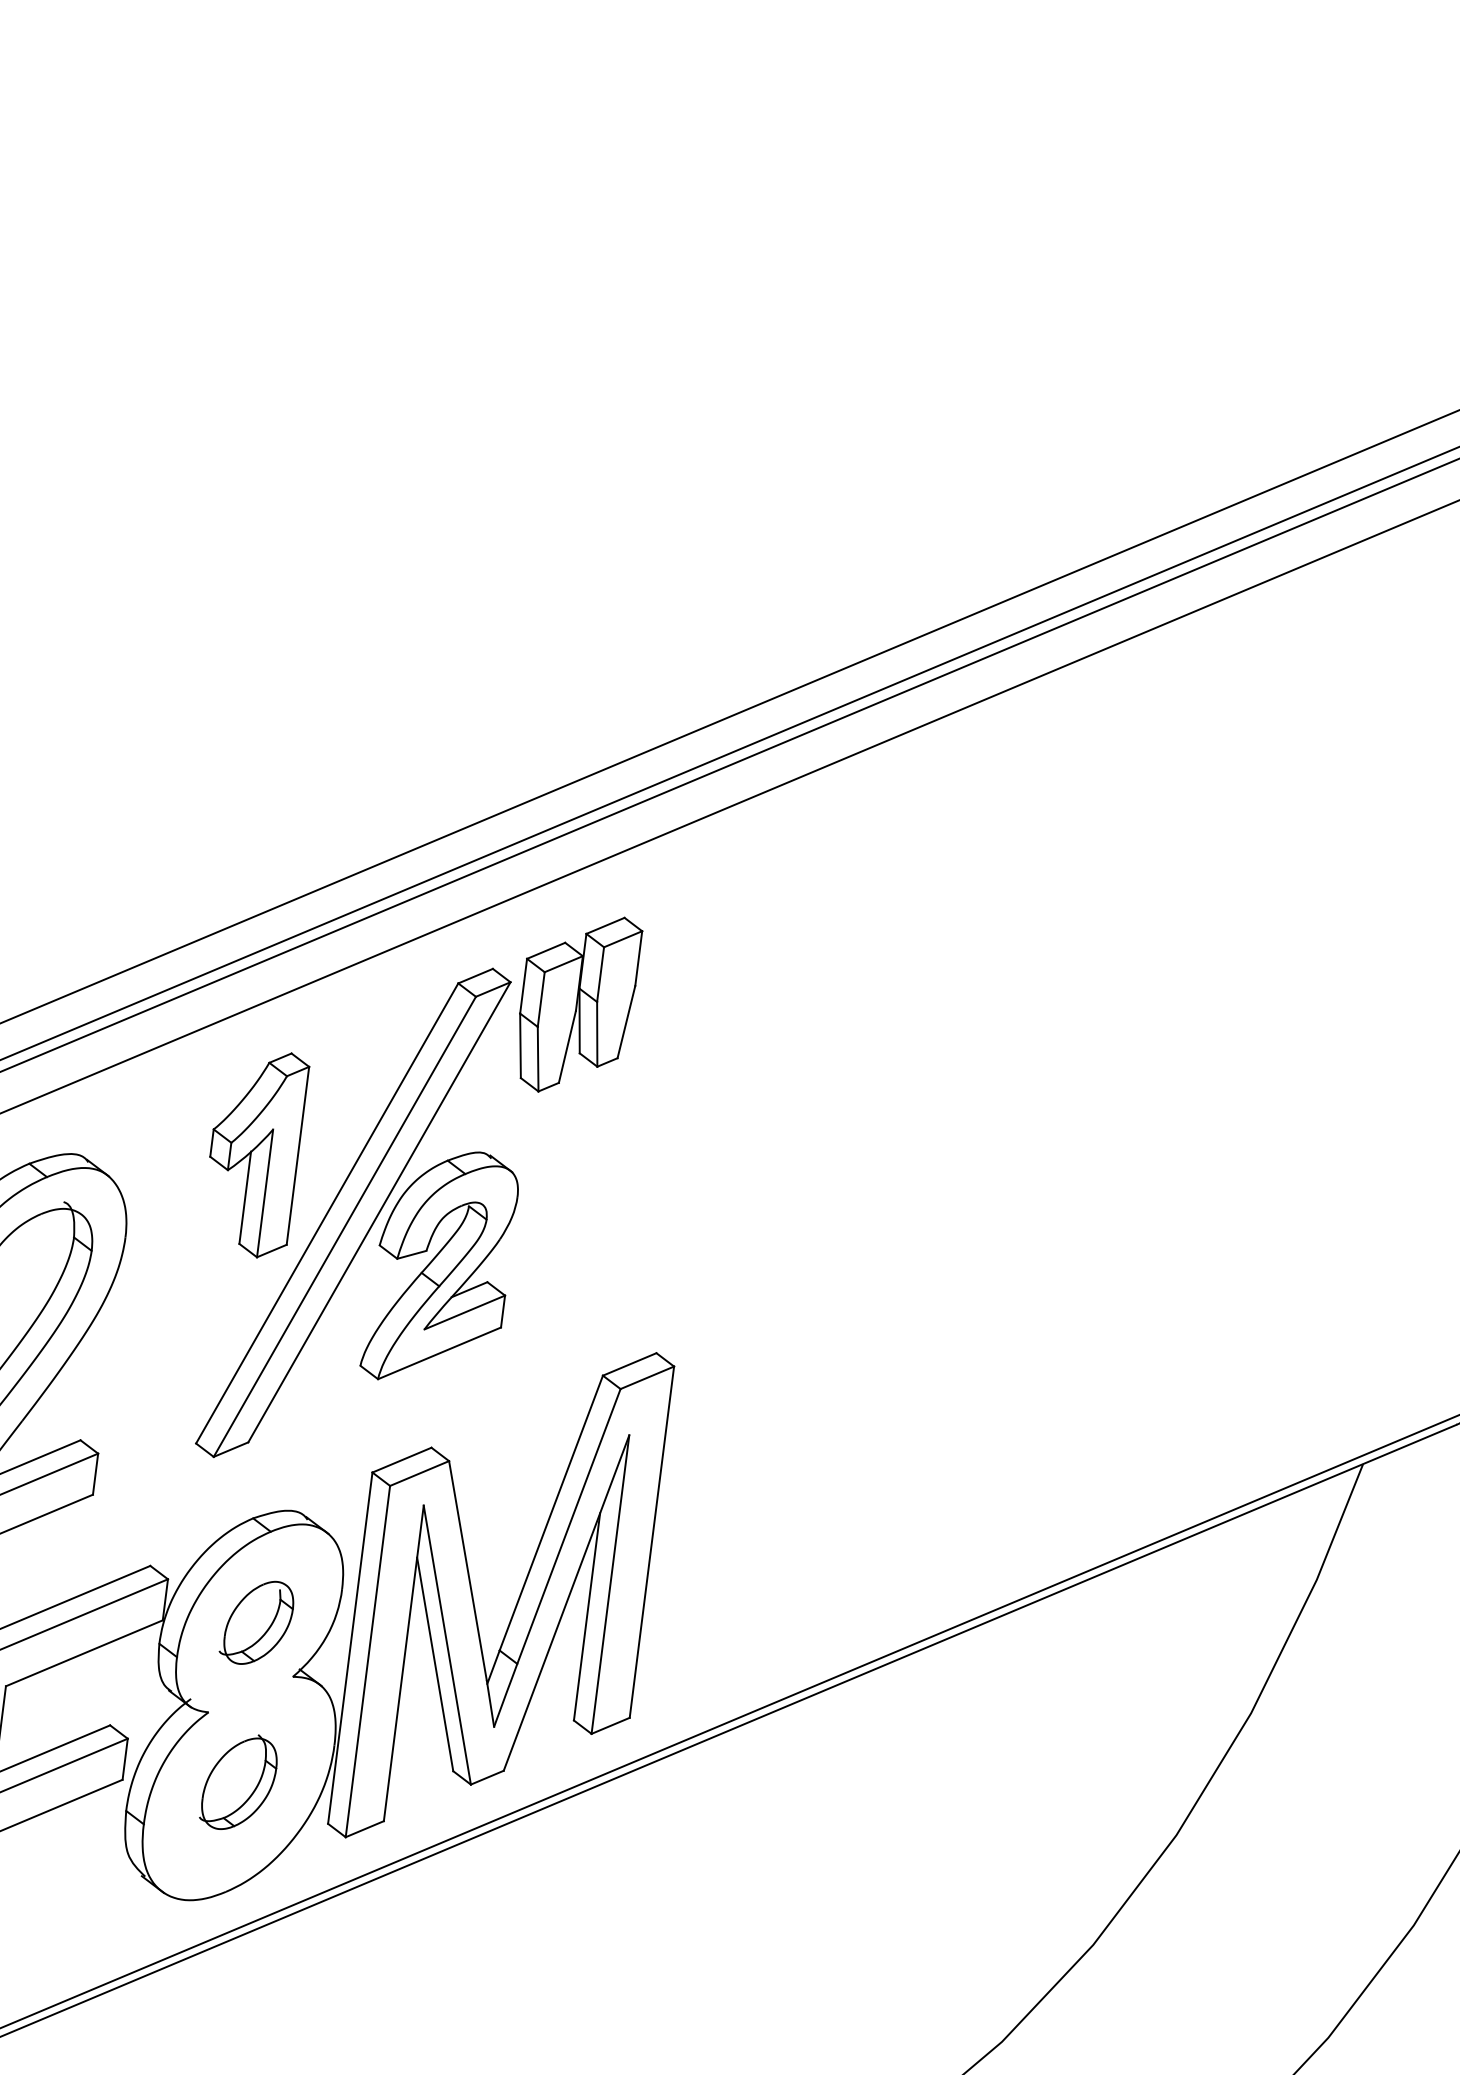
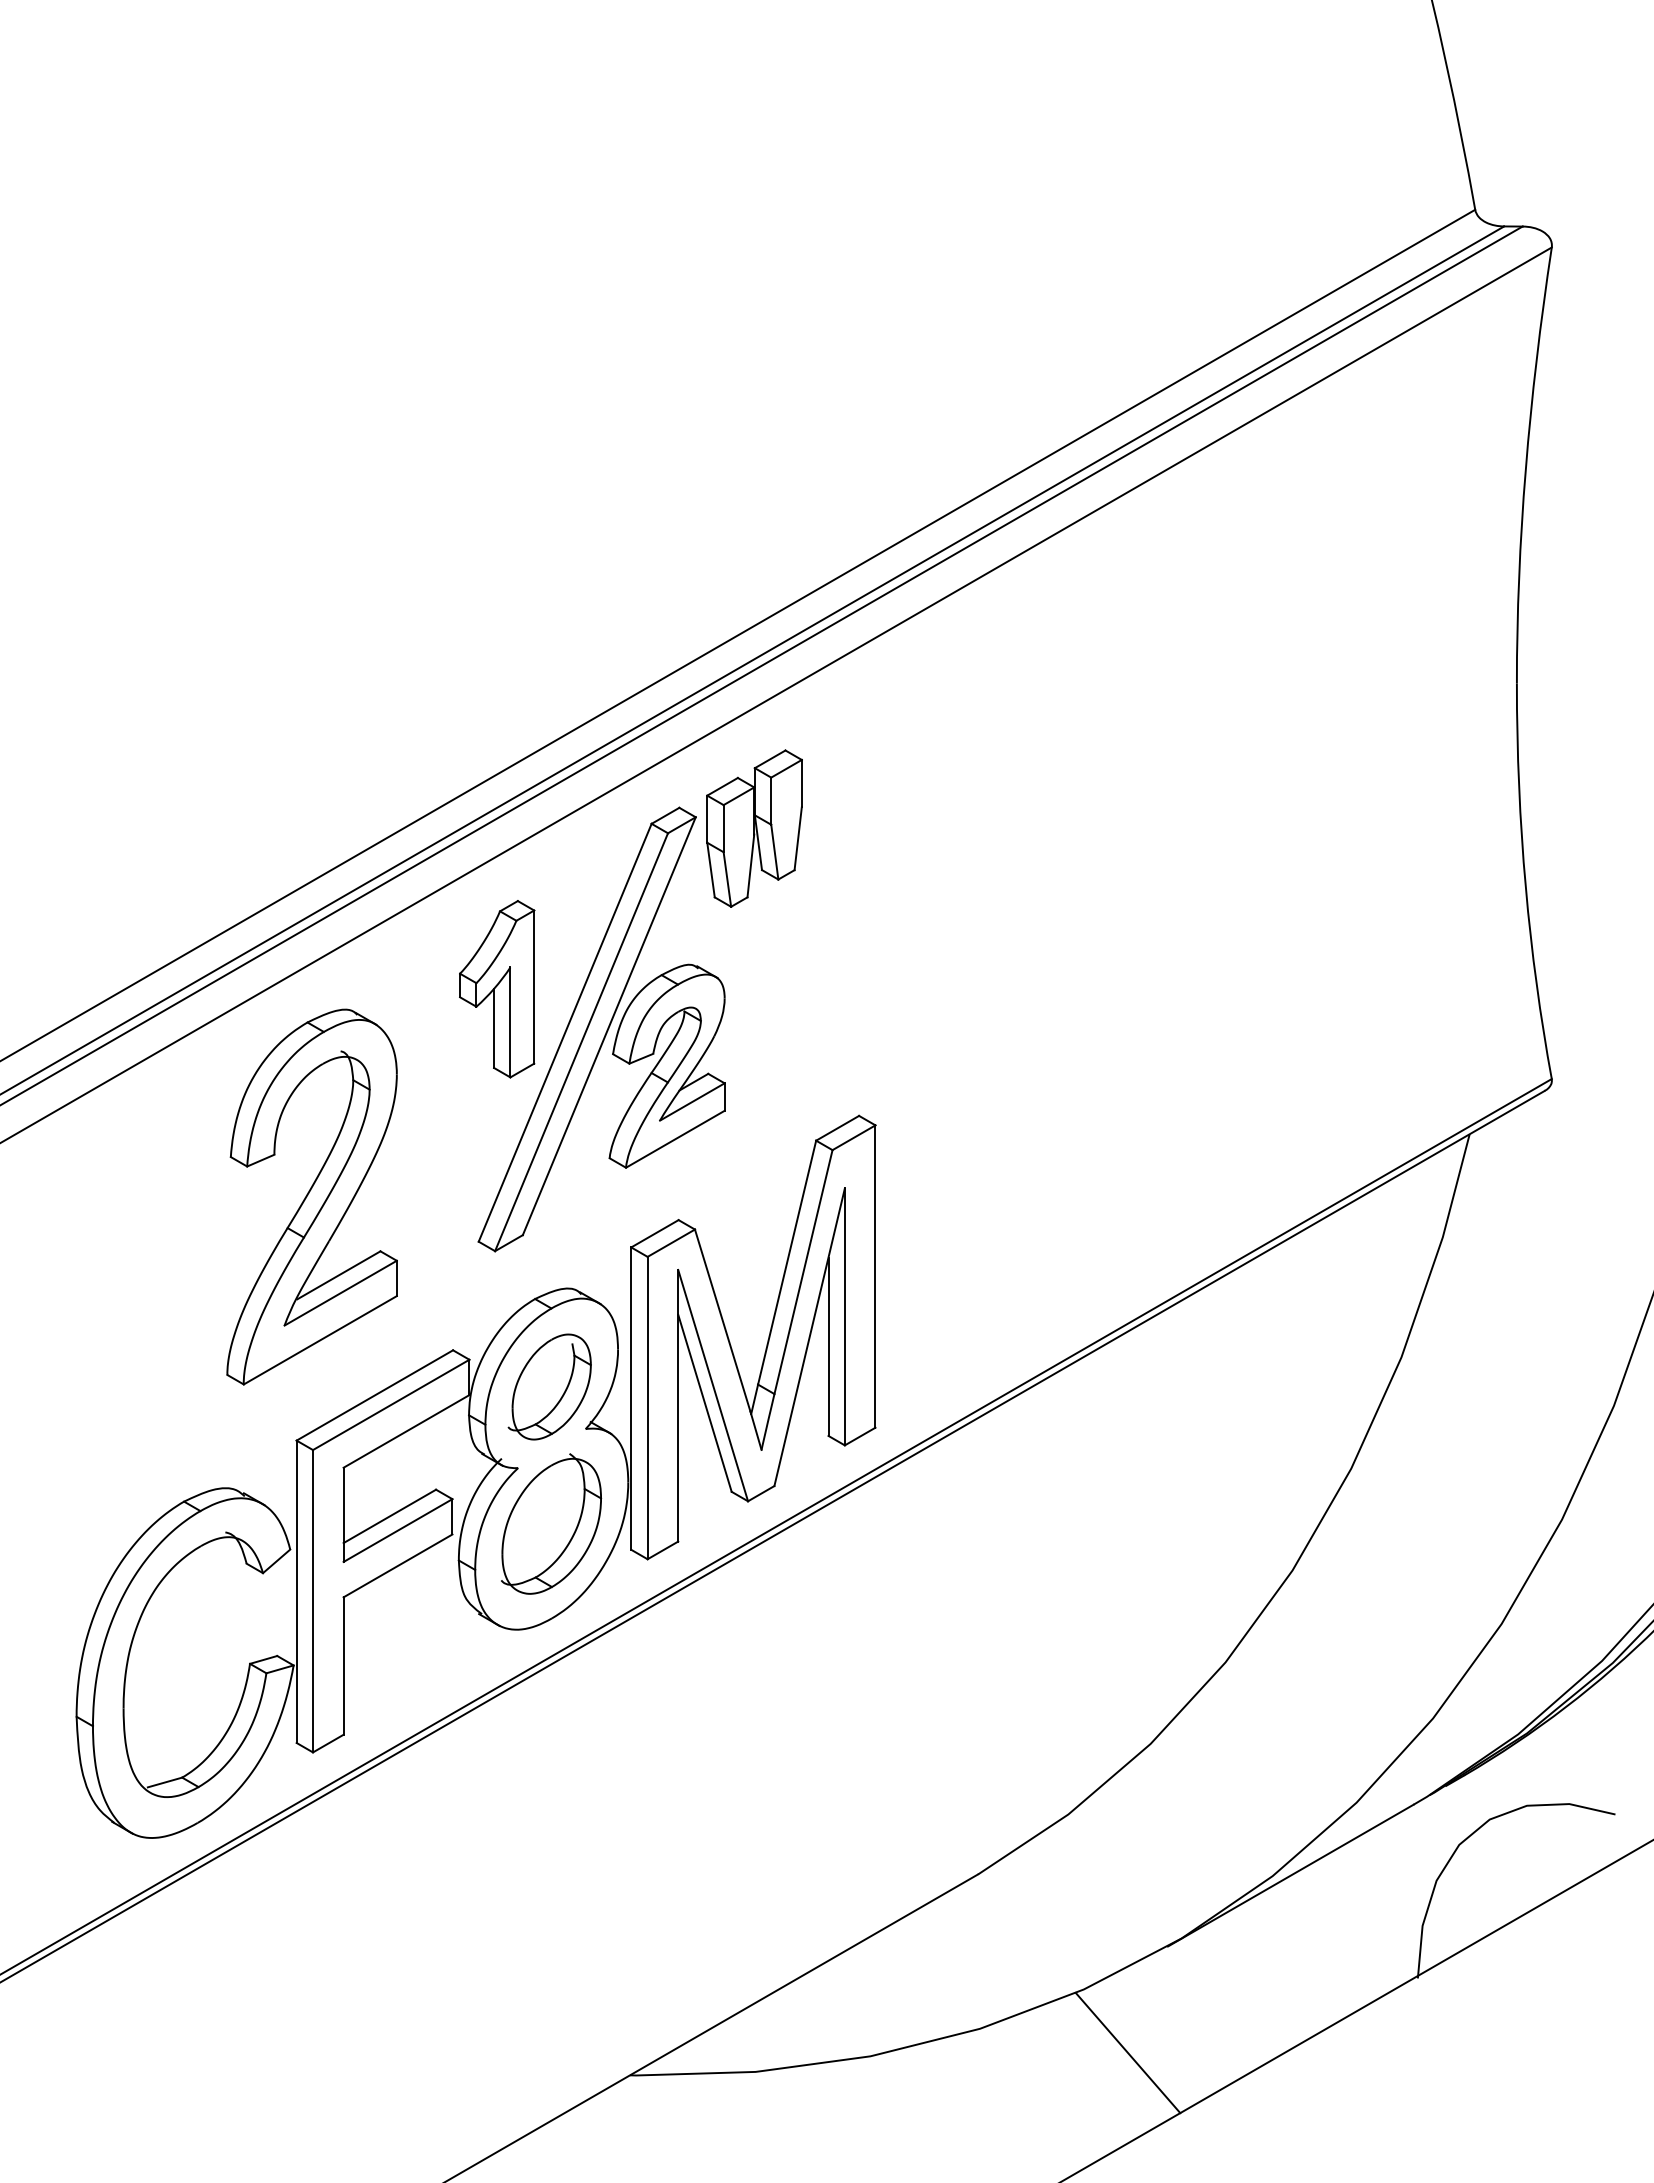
part: (257, 1622) -> (549, 1386), size x1.43
part: (239, 1781) -> (551, 1523), size x1.67

